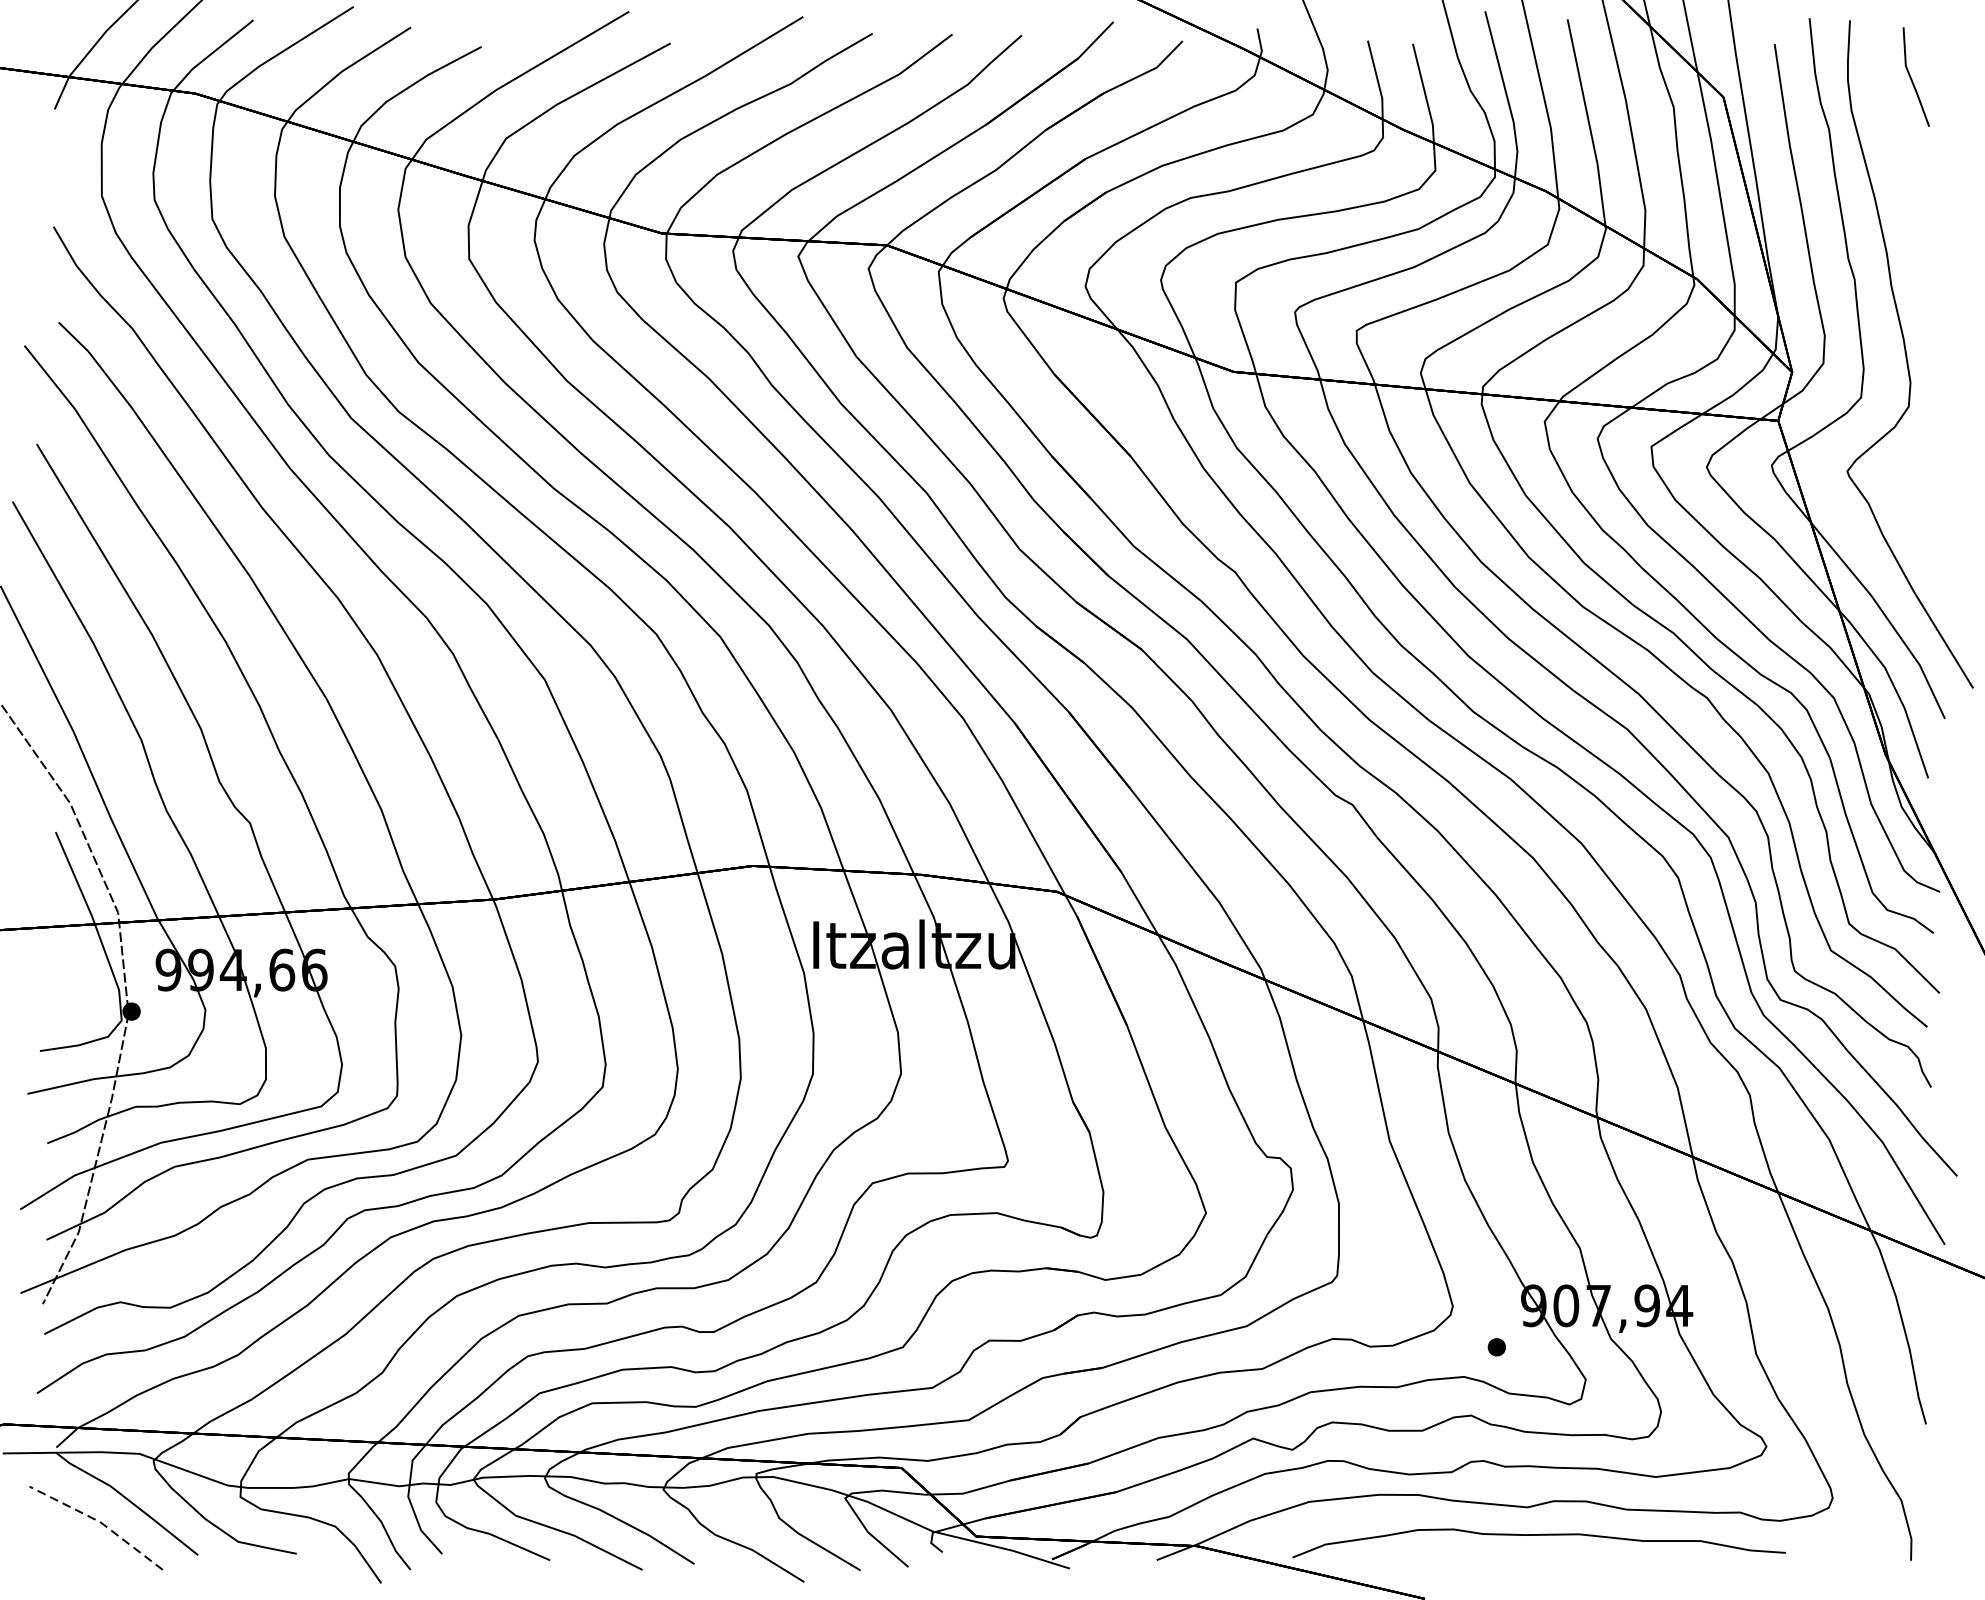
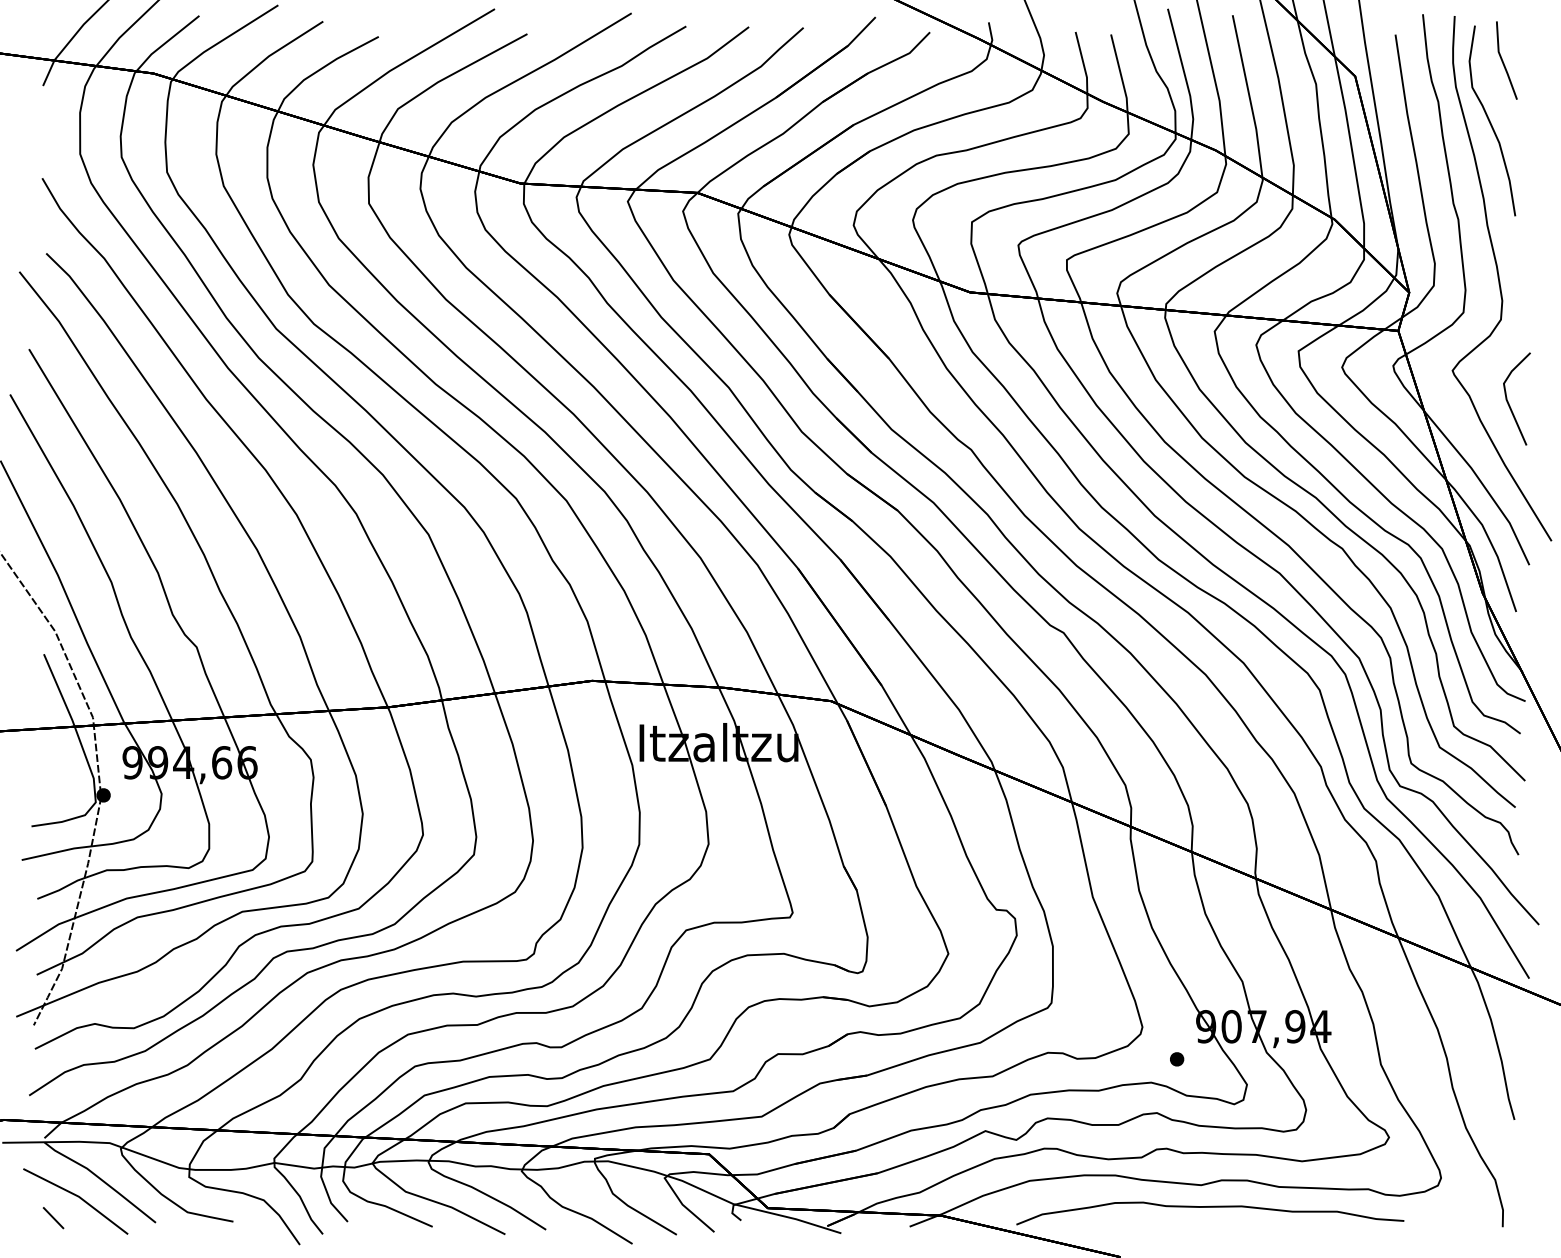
curve: (1895, 153) -> (1490, 120), added
line: (1918, 510) -> (1508, 401), added
line: (99, 1521) -> (78, 1196), dashed -> solid
line: (67, 1549) -> (53, 1218), added

